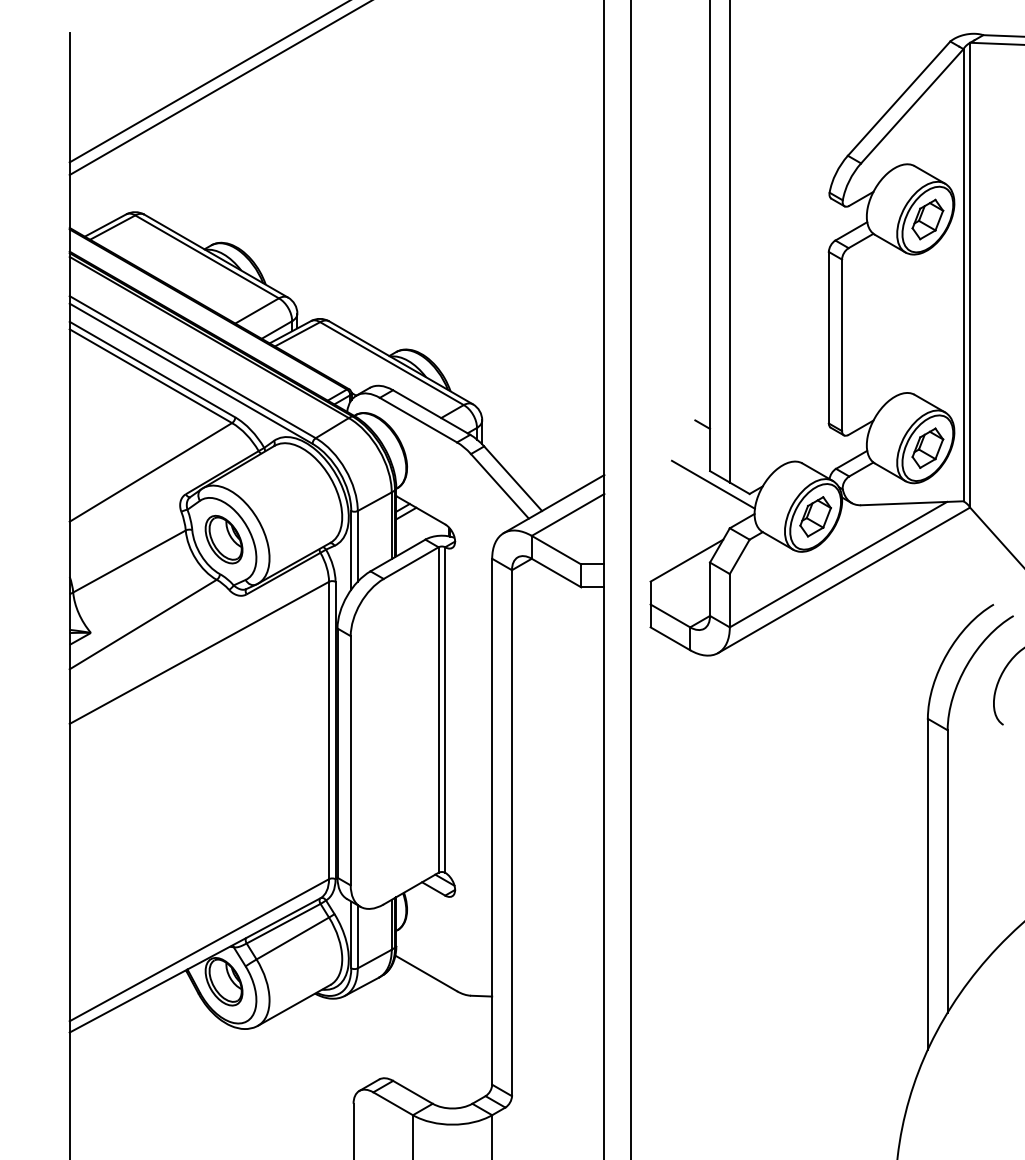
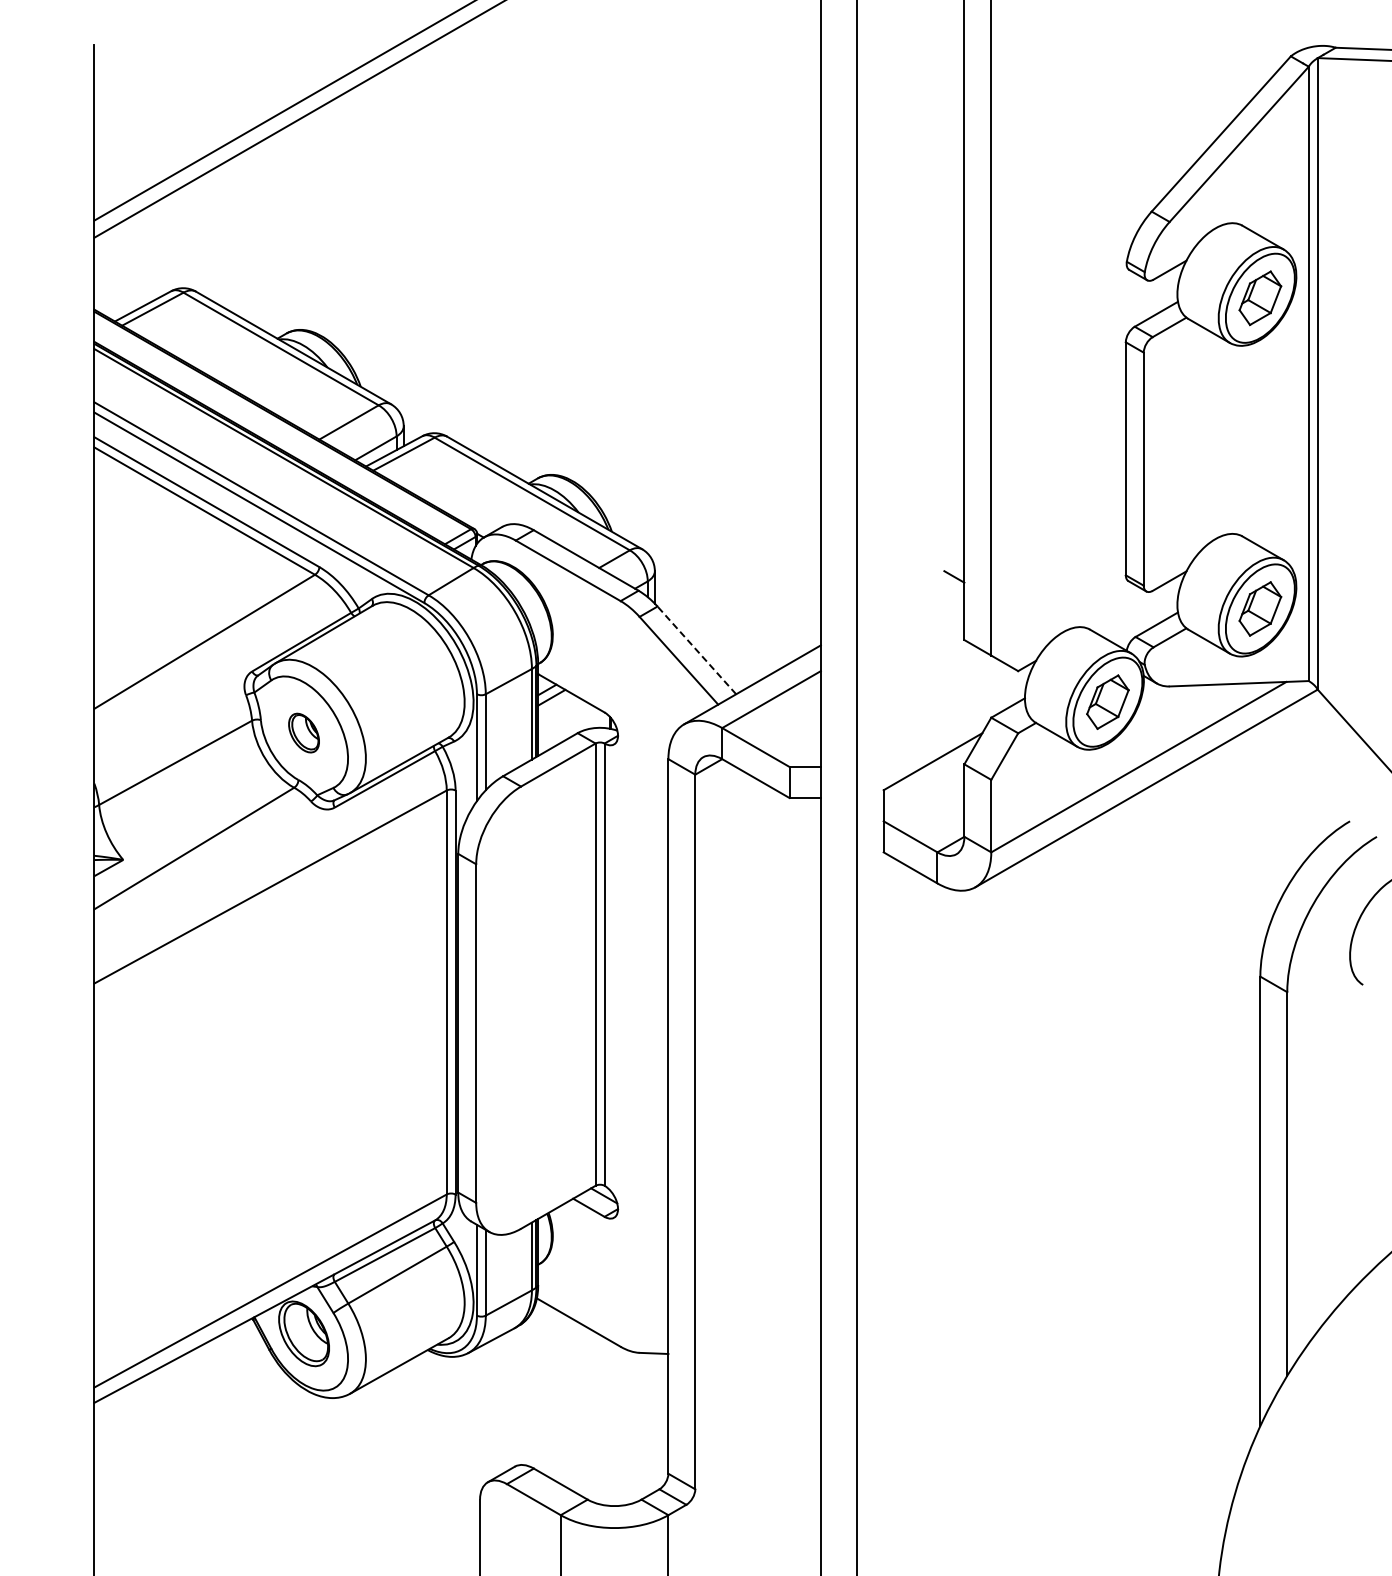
line: (512, 478) -> (696, 650), solid -> dashed
line: (713, 484) -> (968, 658), removed
part: (223, 539) -> (303, 732), size x0.6

